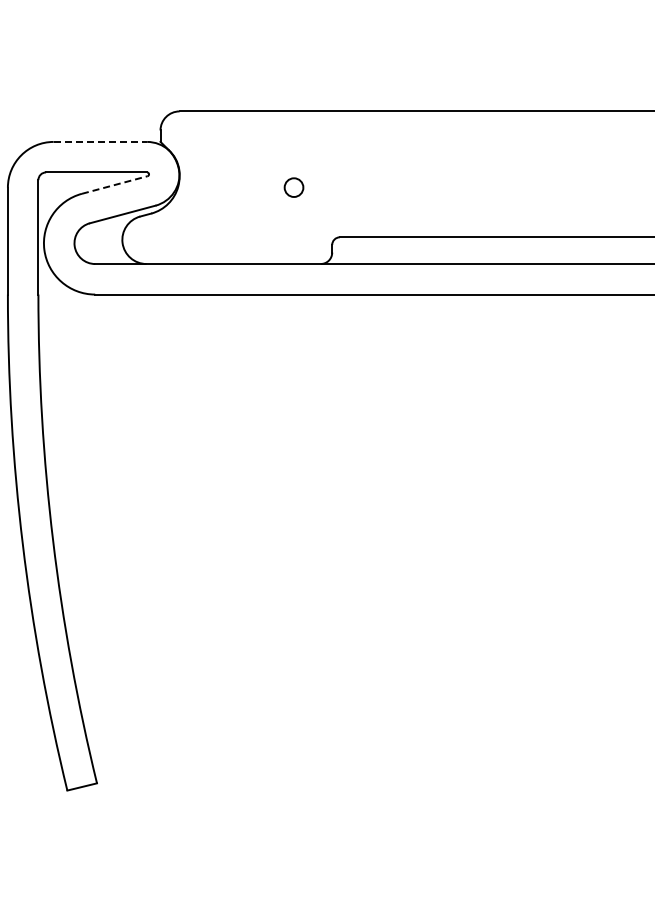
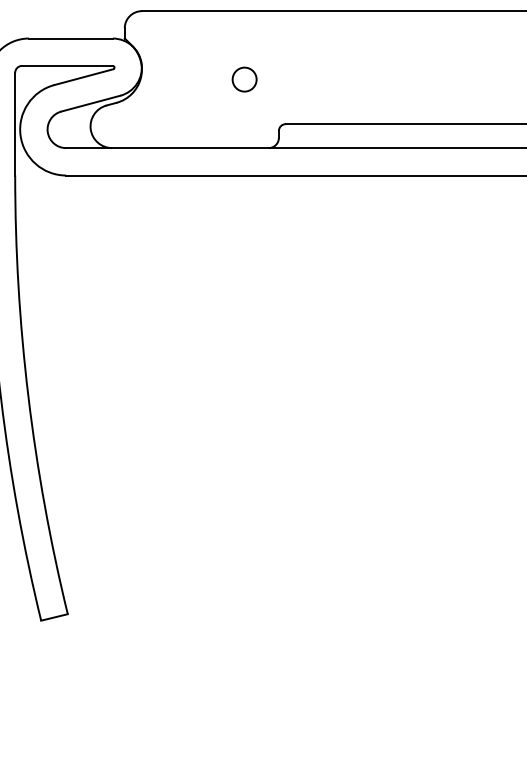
line: (100, 141) -> (70, 38), dashed -> solid
line: (115, 184) -> (84, 76), dashed -> solid
circle: (293, 187) -> (244, 79), size x1.43

